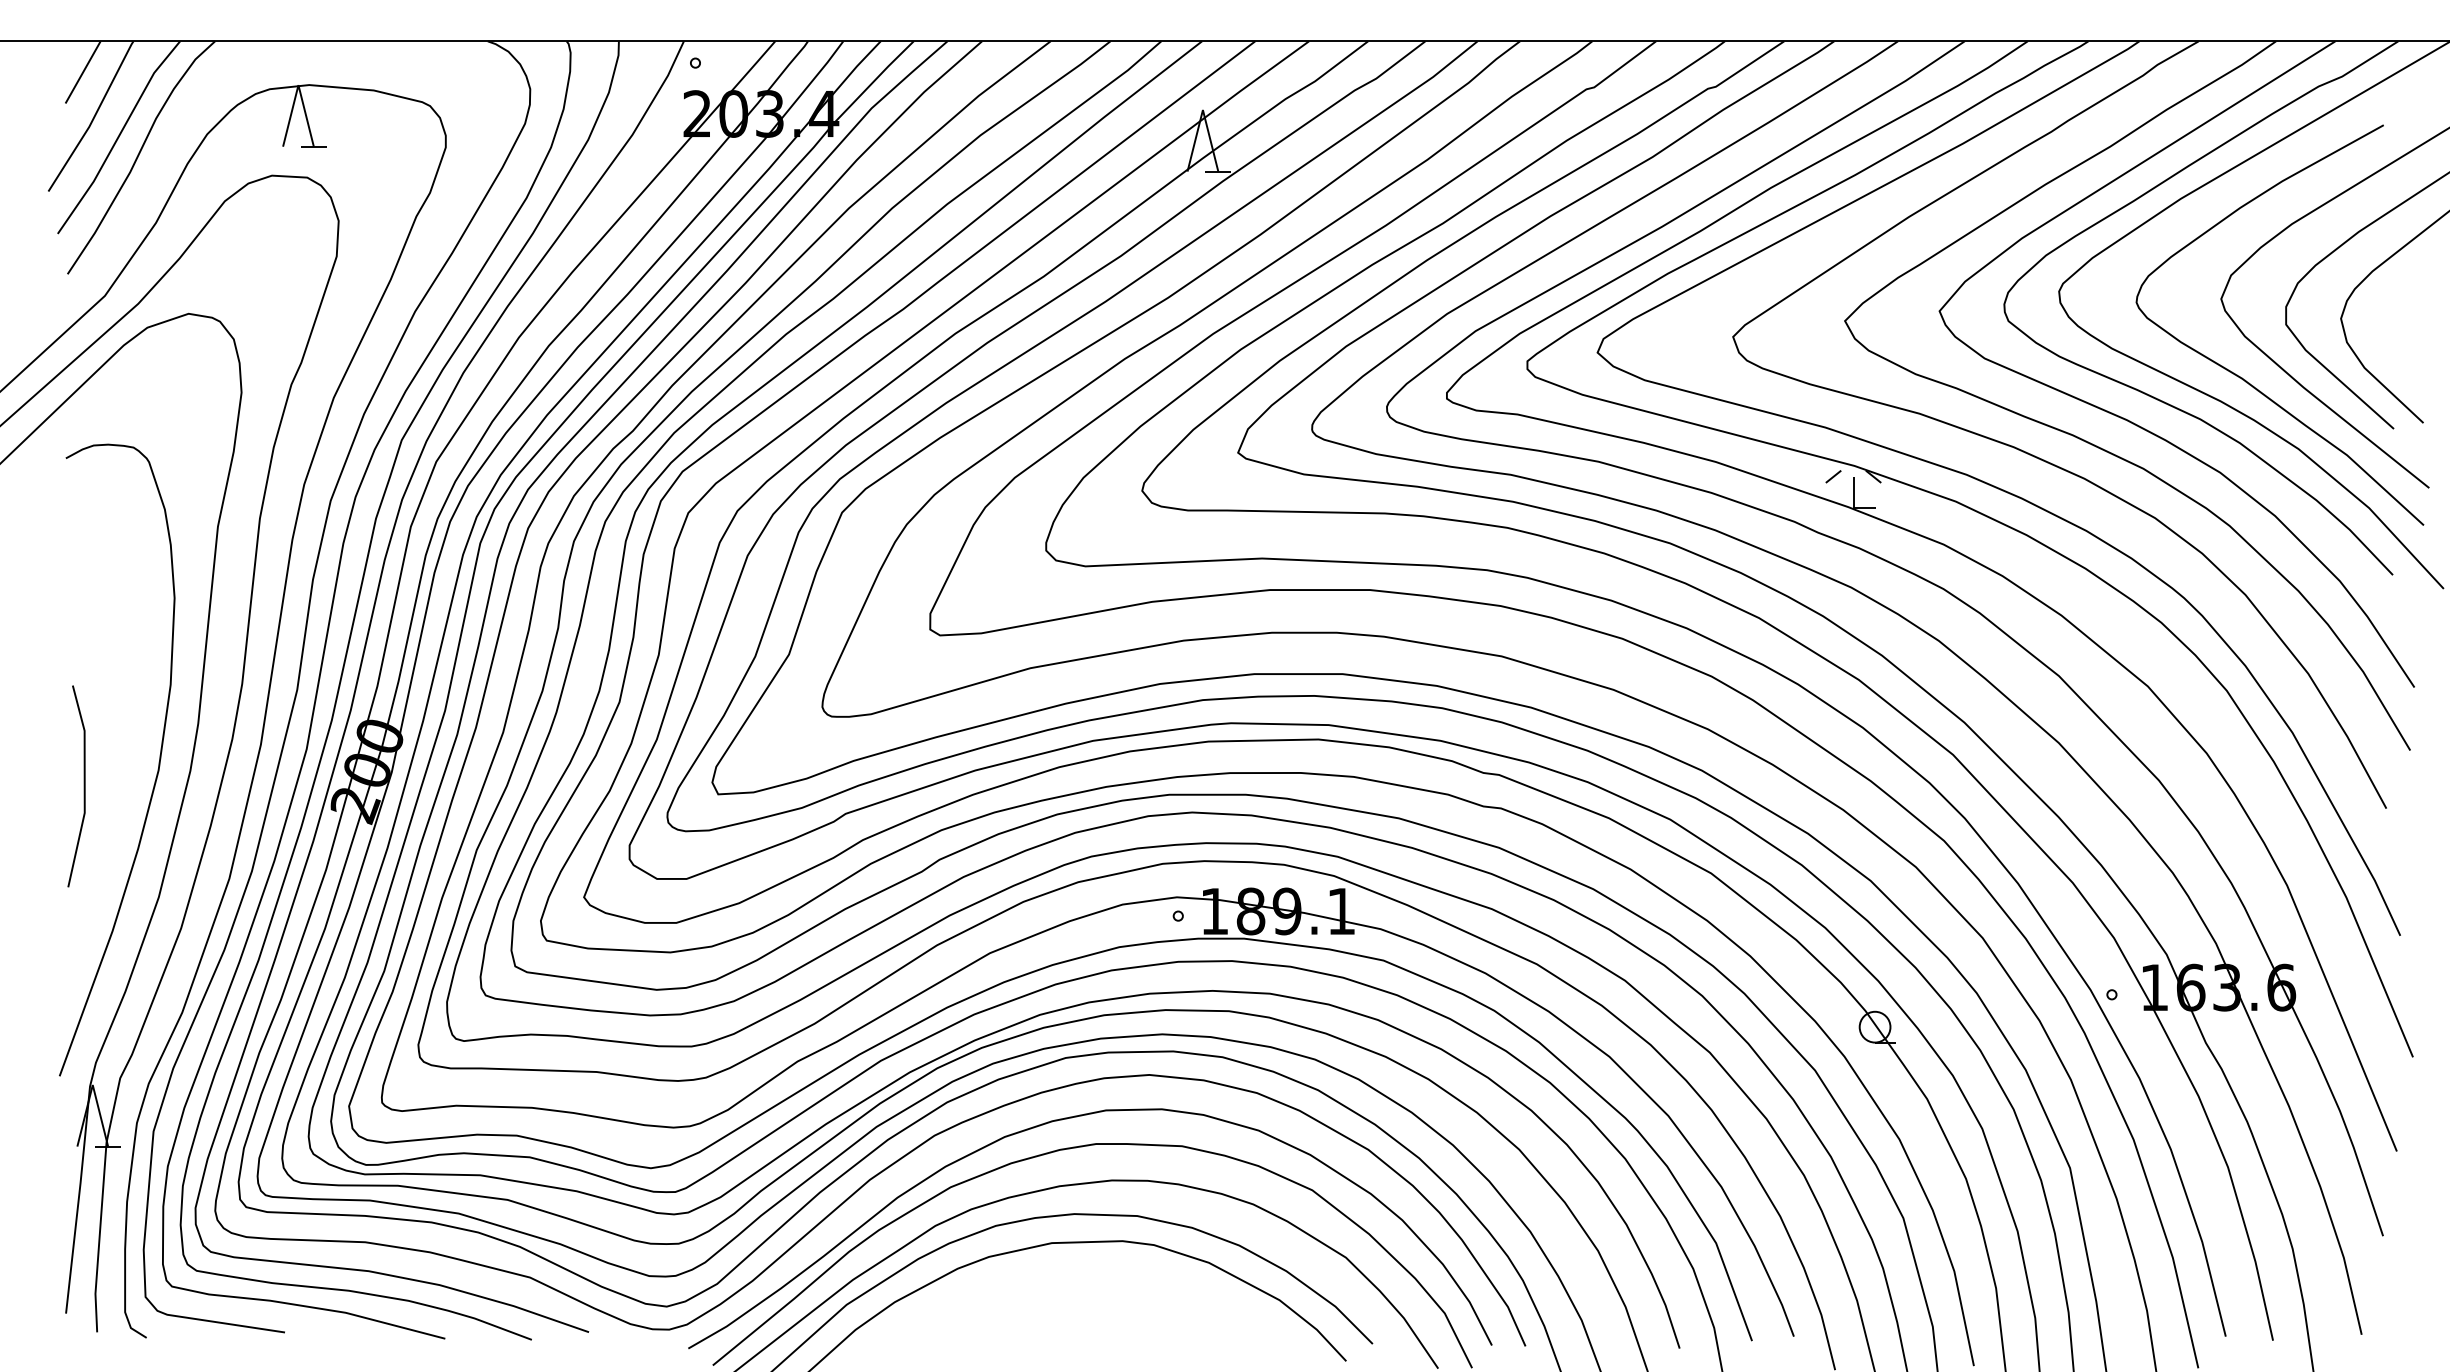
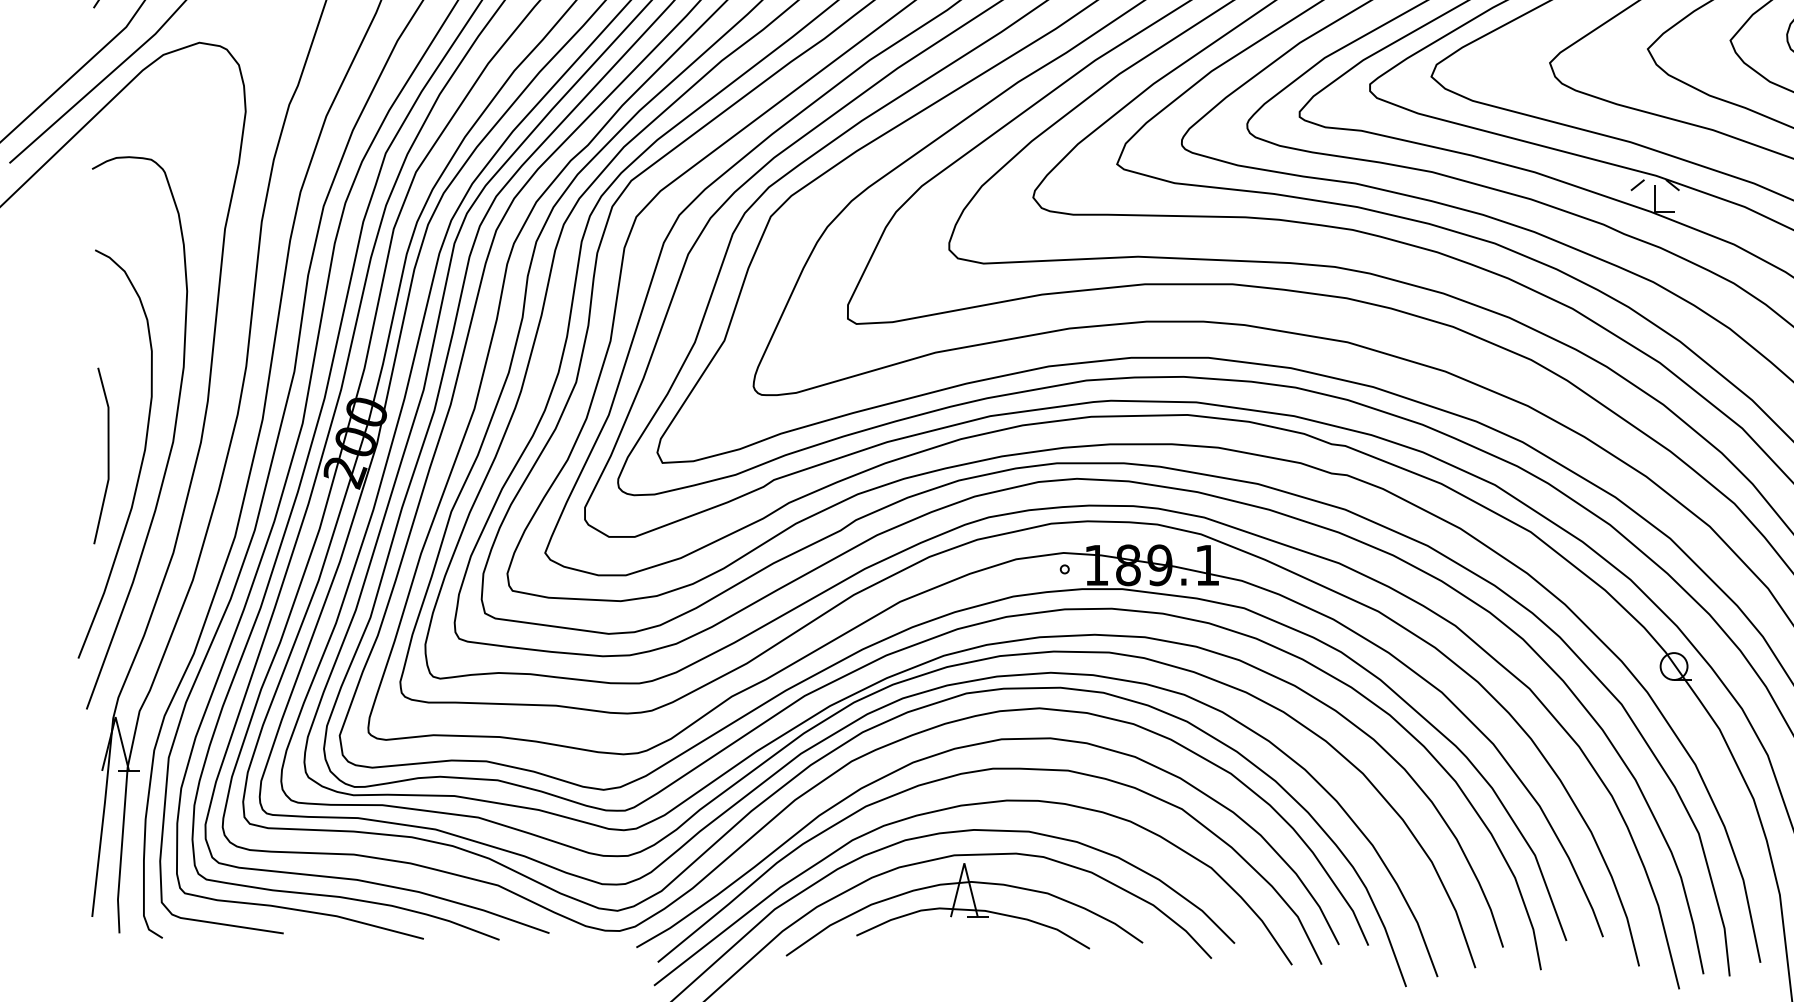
curve: (122, 791) -> (141, 460), added
part: (1063, 1305) -> (964, 909), added

